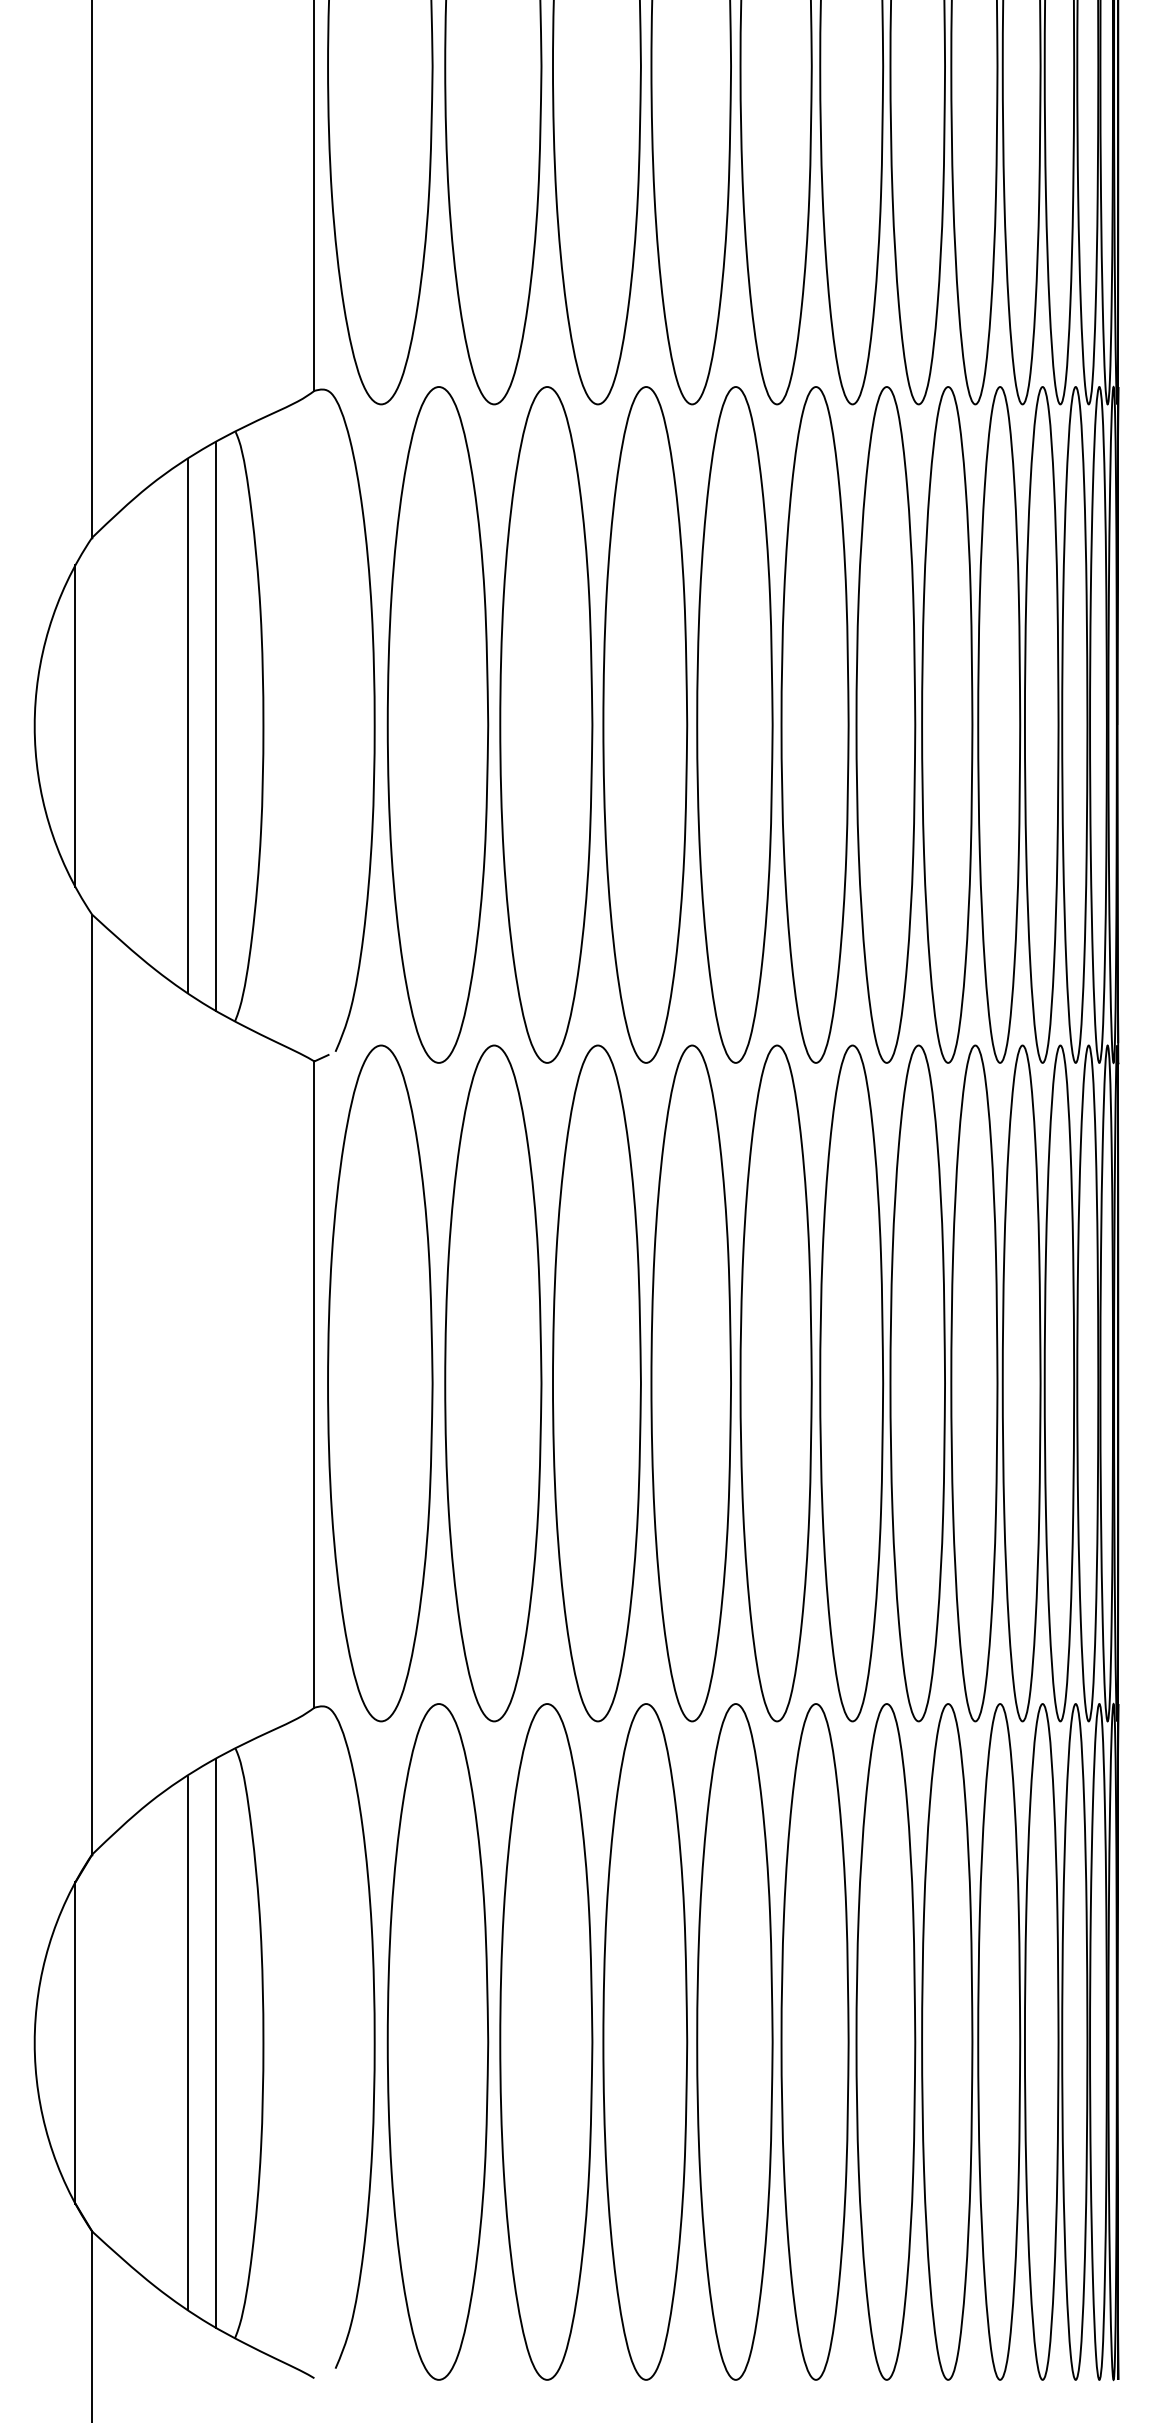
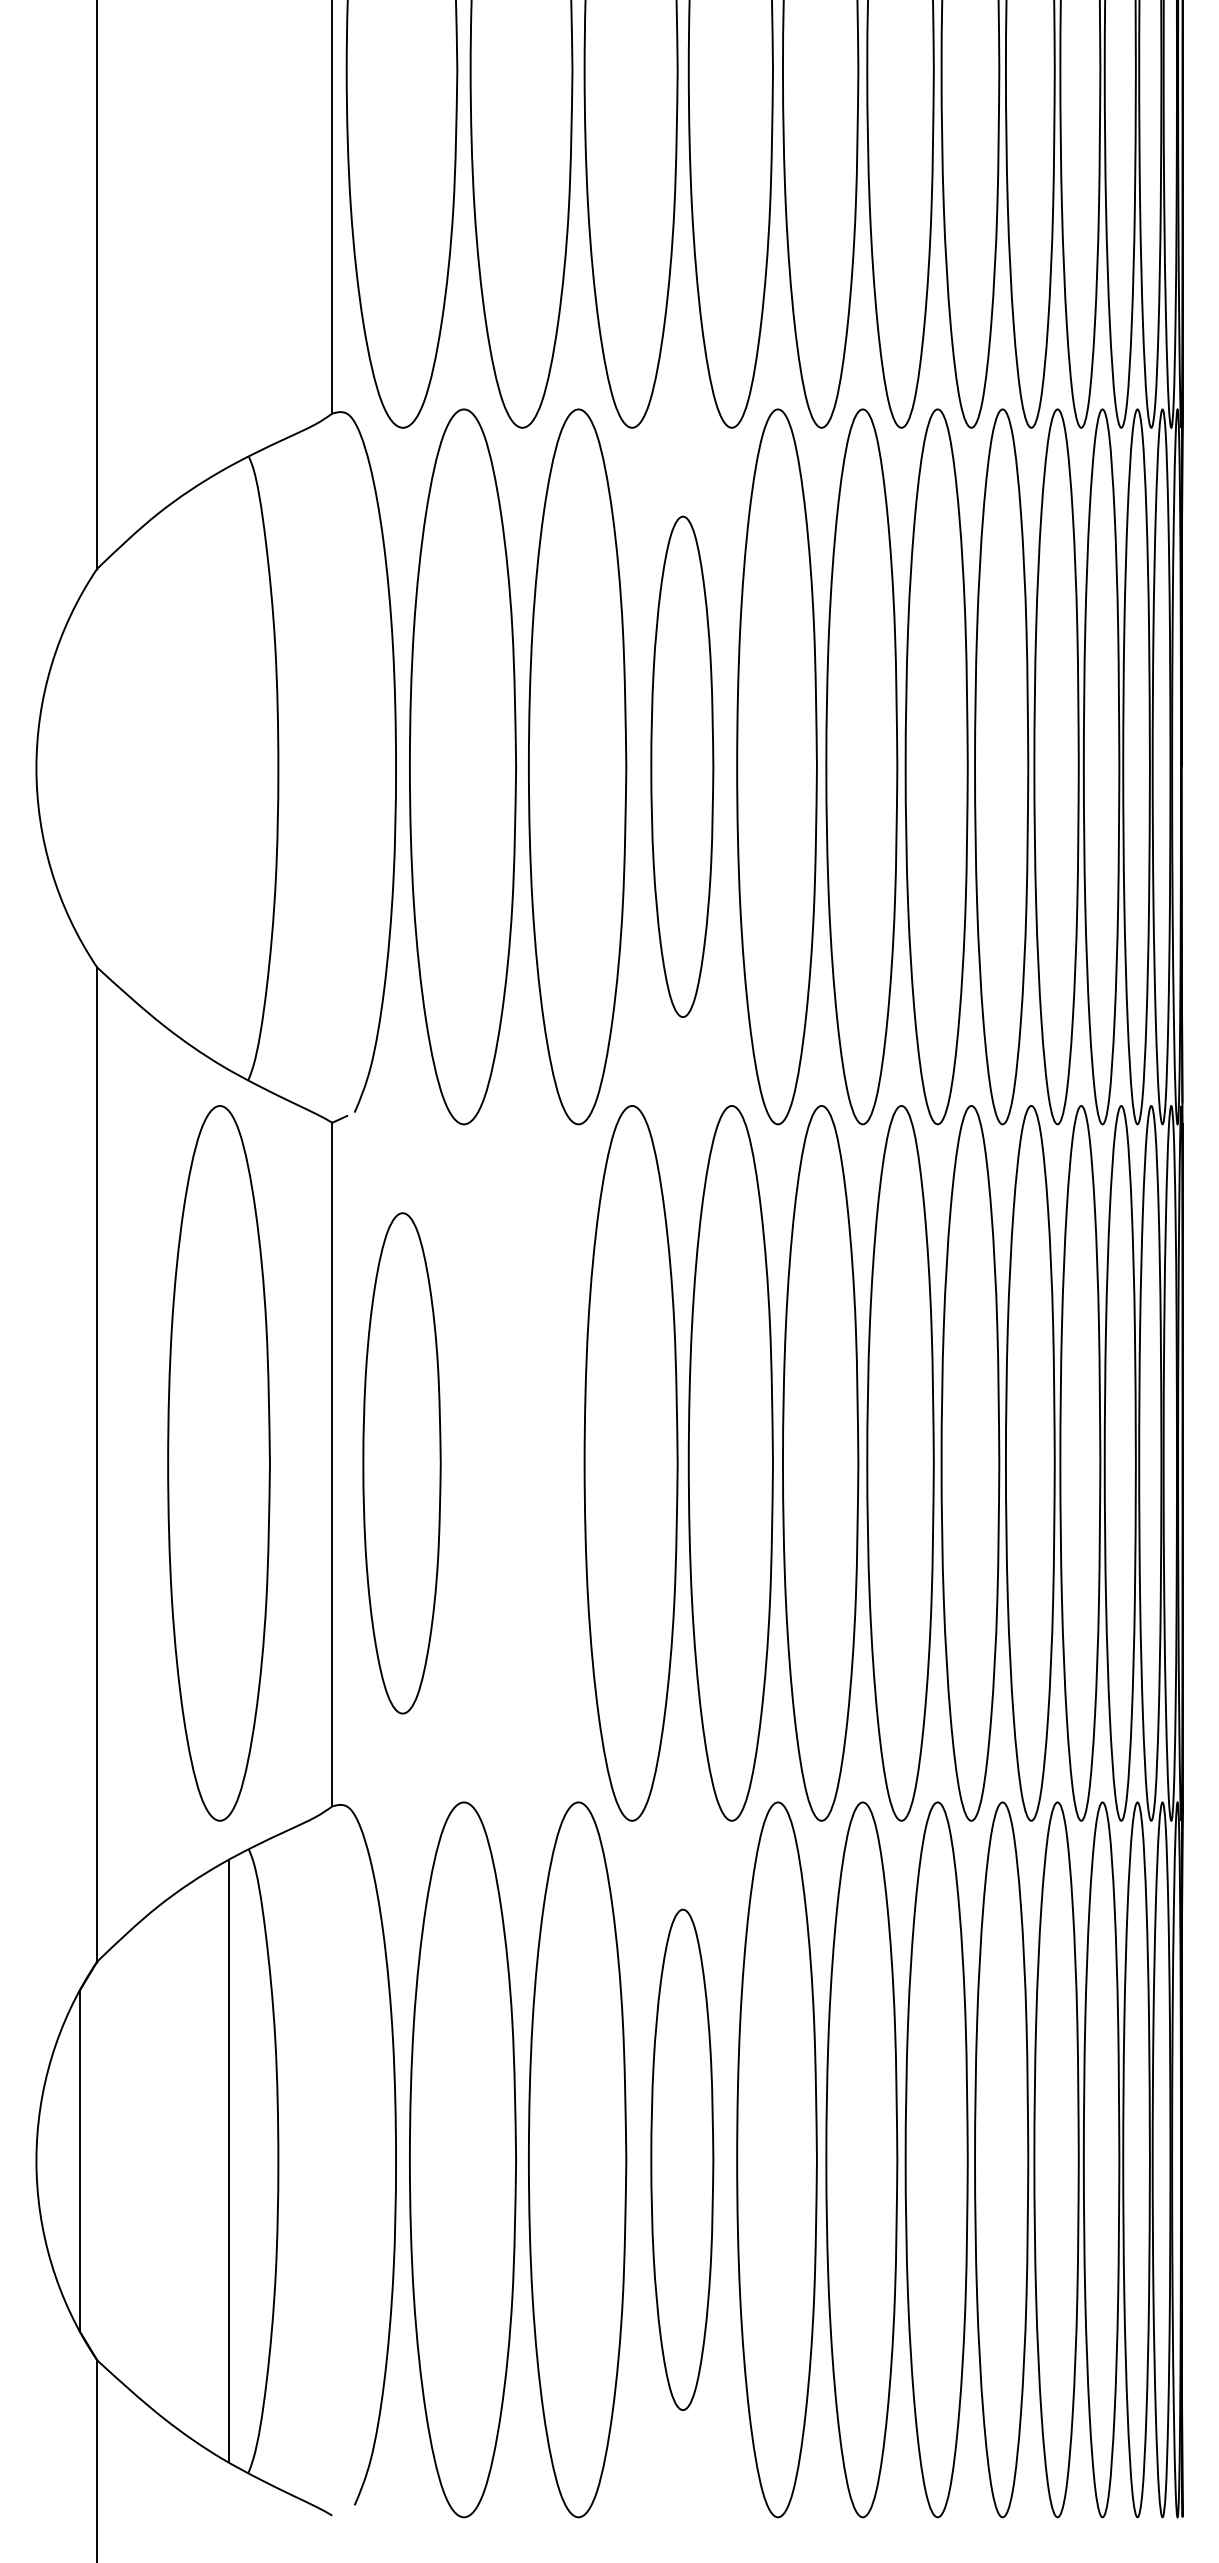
part: (645, 724) -> (682, 766), size x0.7
line: (188, 725) -> (199, 767), removed
line: (216, 725) -> (228, 767), removed
line: (75, 726) -> (79, 768), removed
part: (380, 1383) -> (402, 1463), size x0.7
part: (493, 1383) -> (219, 1463), moved
part: (645, 2041) -> (682, 2159), size x0.7
line: (188, 2042) -> (199, 2160), removed

